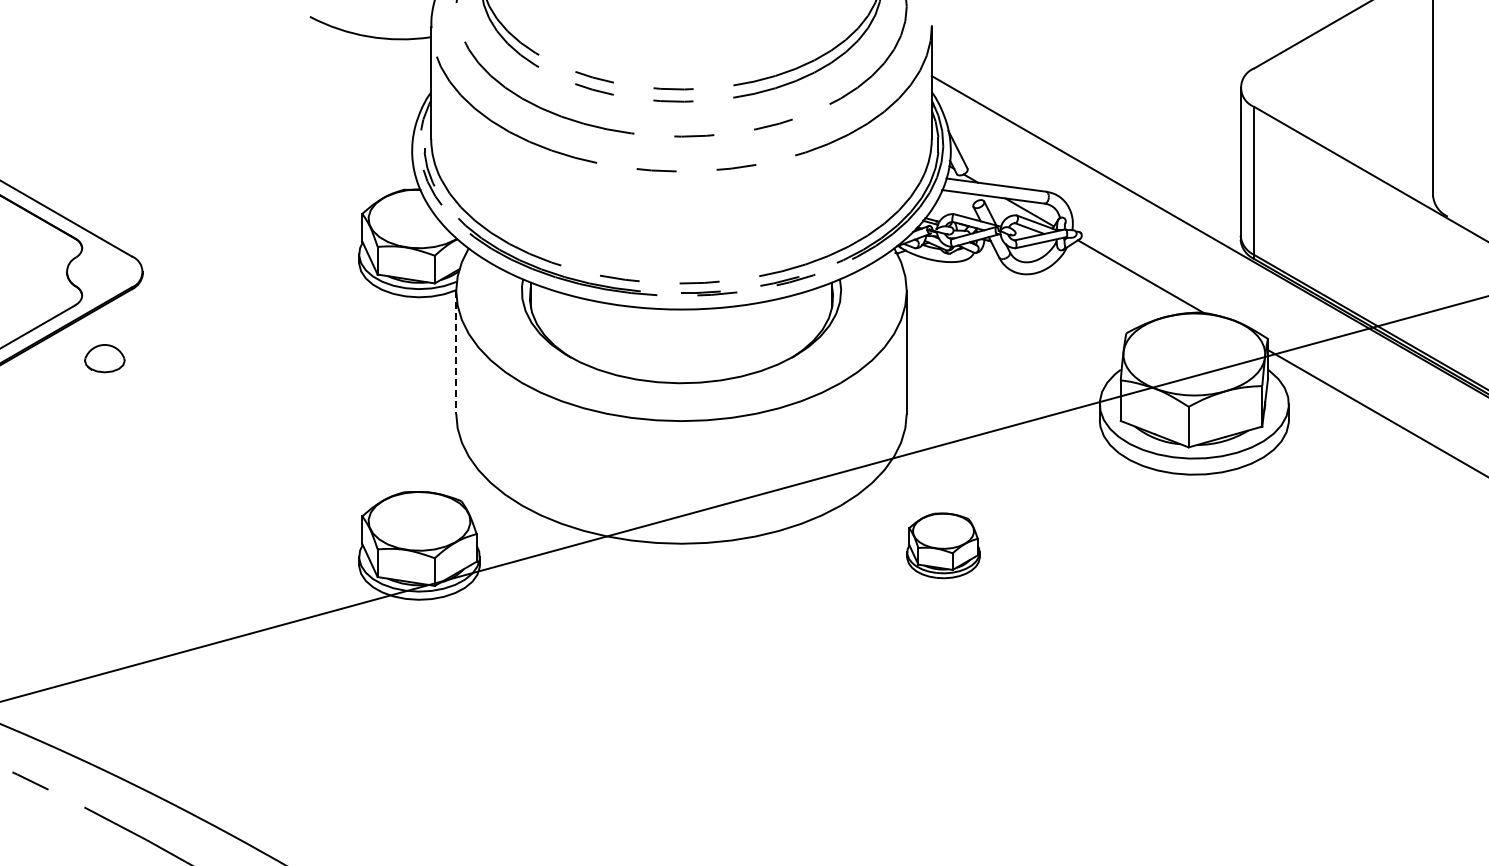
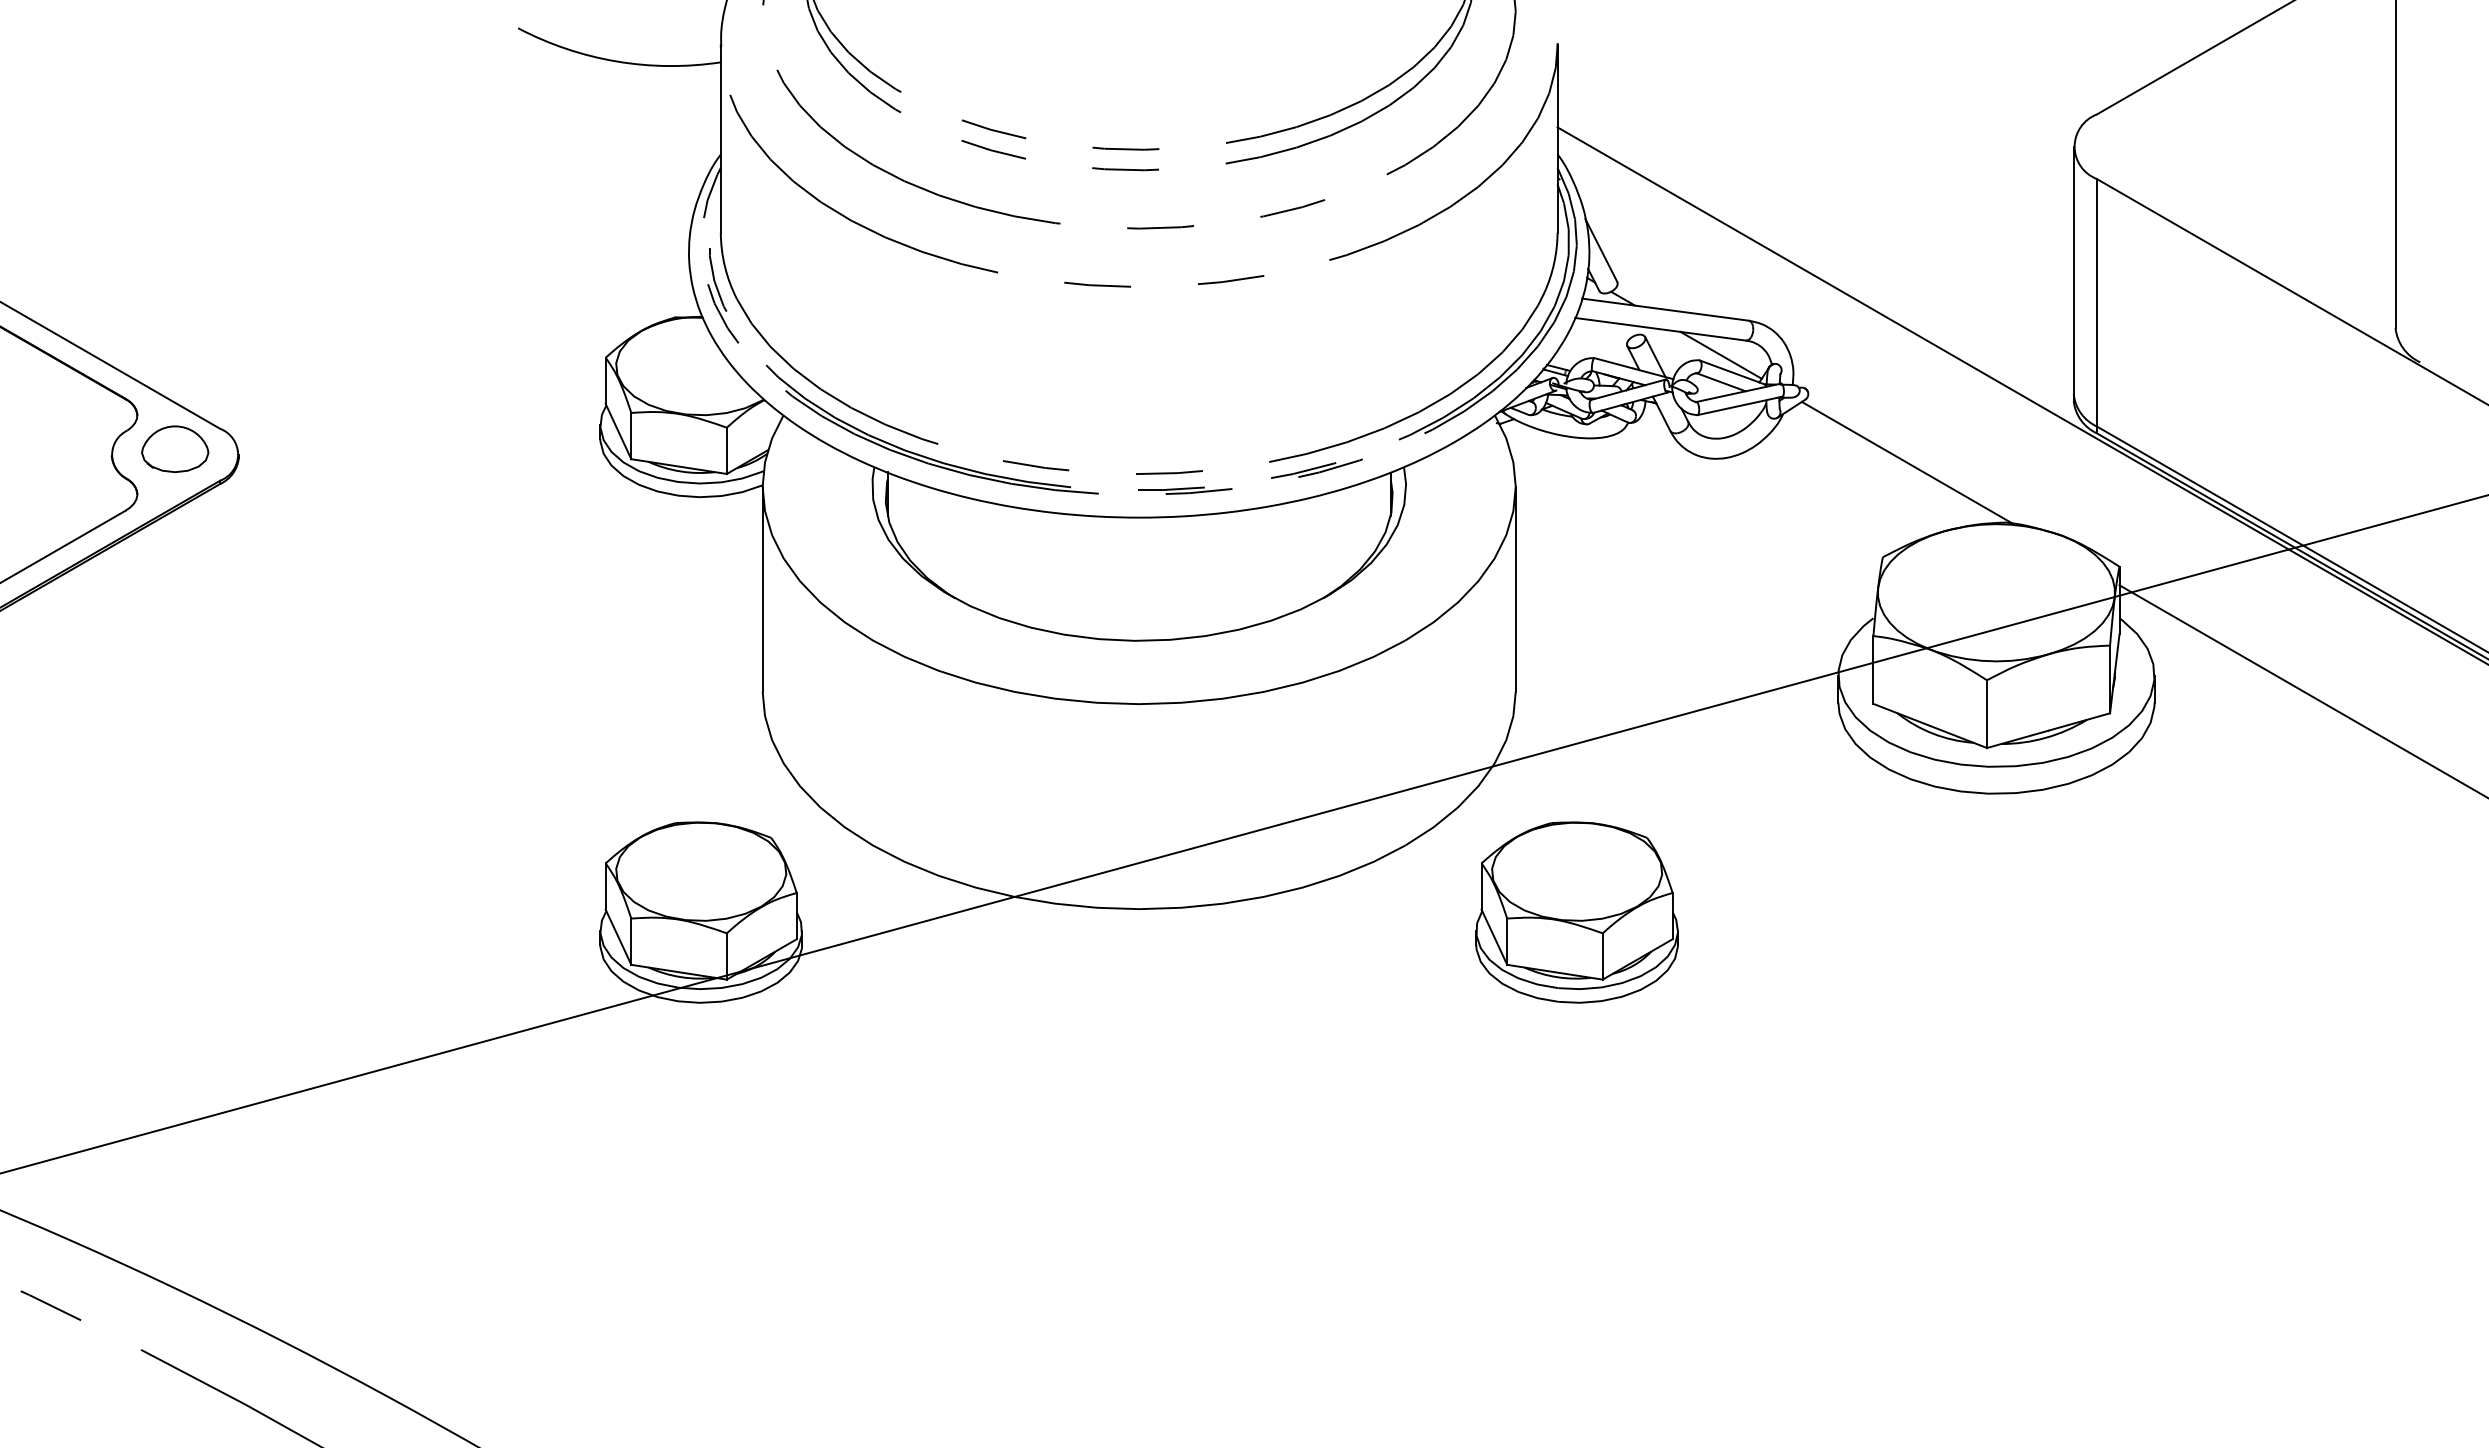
line: (456, 352) -> (763, 589), dashed -> solid
part: (104, 358) -> (174, 449), moved
part: (943, 545) -> (1577, 912), size x1.67

